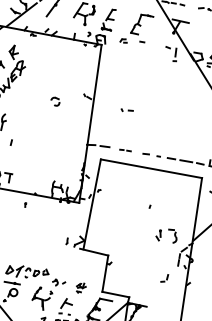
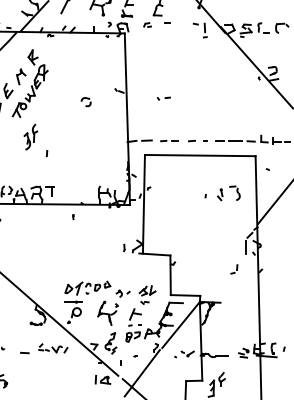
part: (125, 150) -> (169, 140), size x1.43
part: (166, 235) -> (228, 193), moved
part: (81, 287) -> (147, 294), size x1.67

